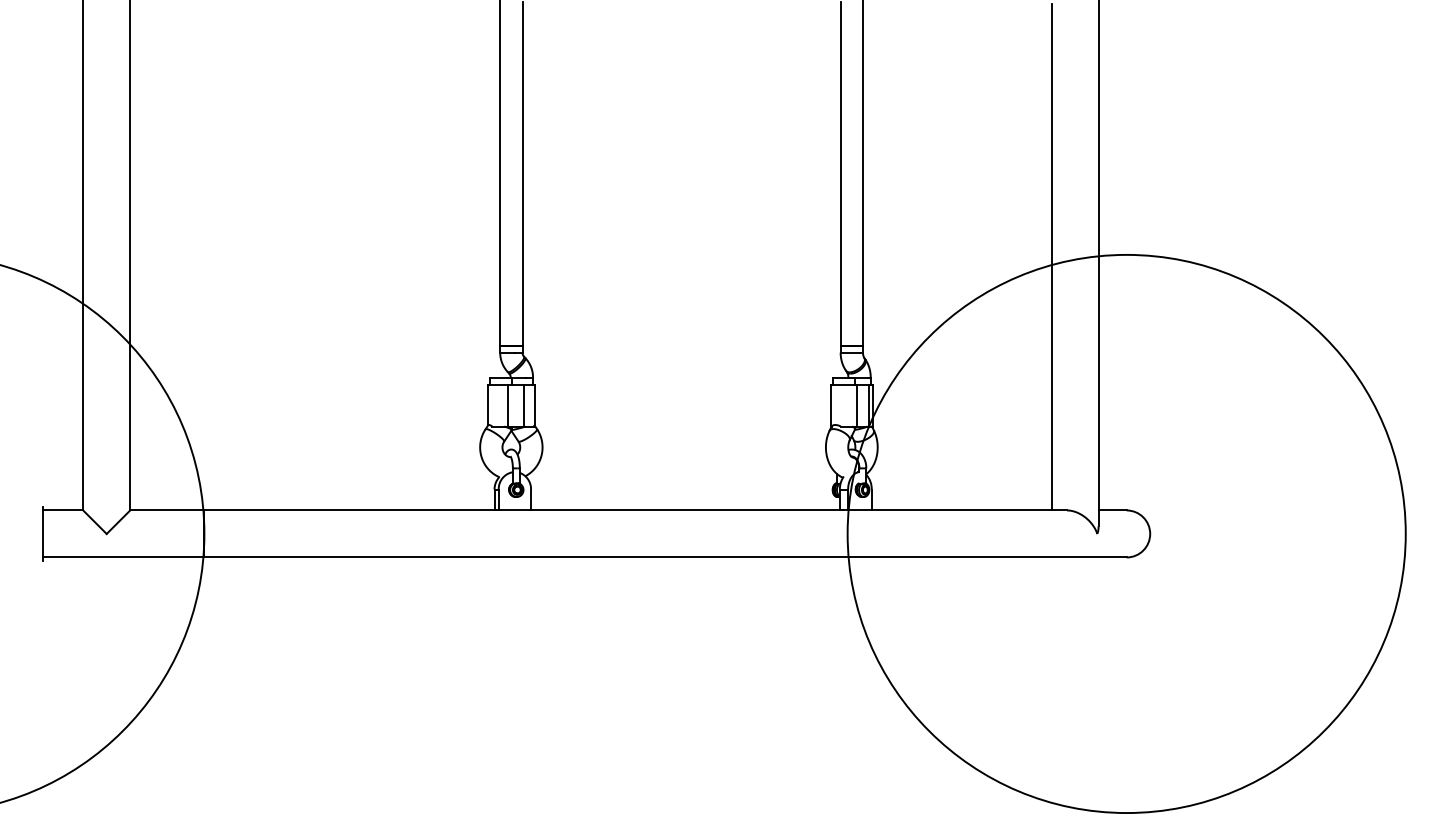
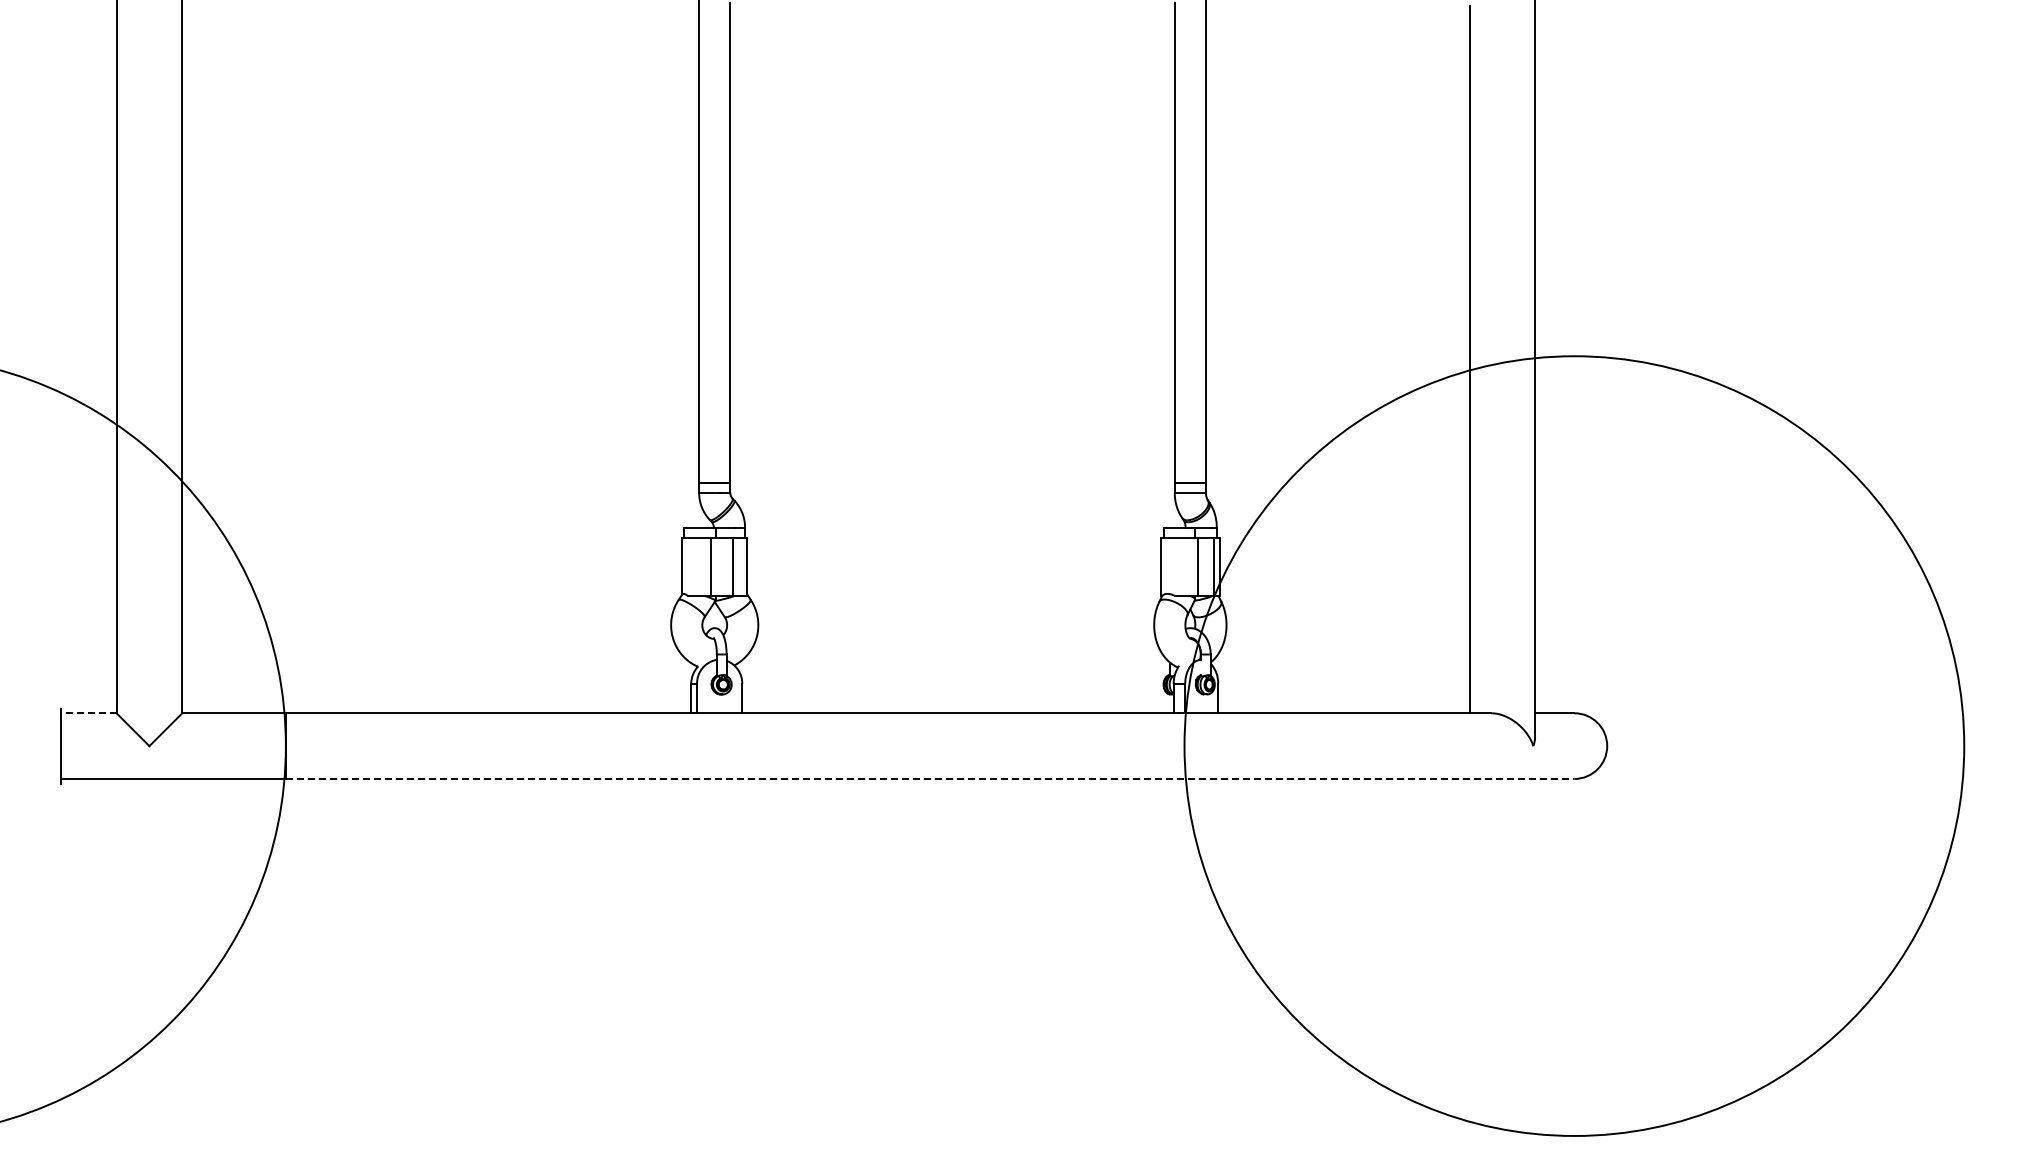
line: (63, 510) -> (88, 713), solid -> dashed
line: (665, 557) -> (930, 778), solid -> dashed

